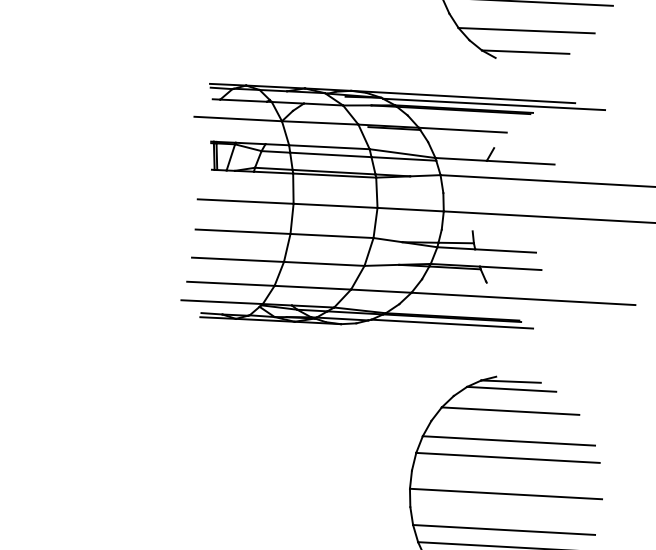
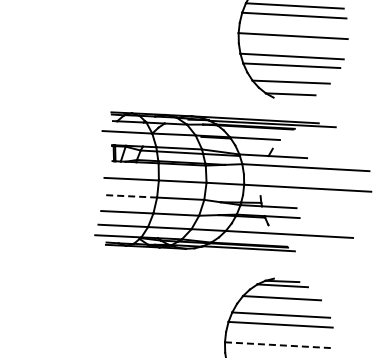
line: (243, 232) -> (130, 196), solid -> dashed
line: (505, 494) -> (279, 345), solid -> dashed

